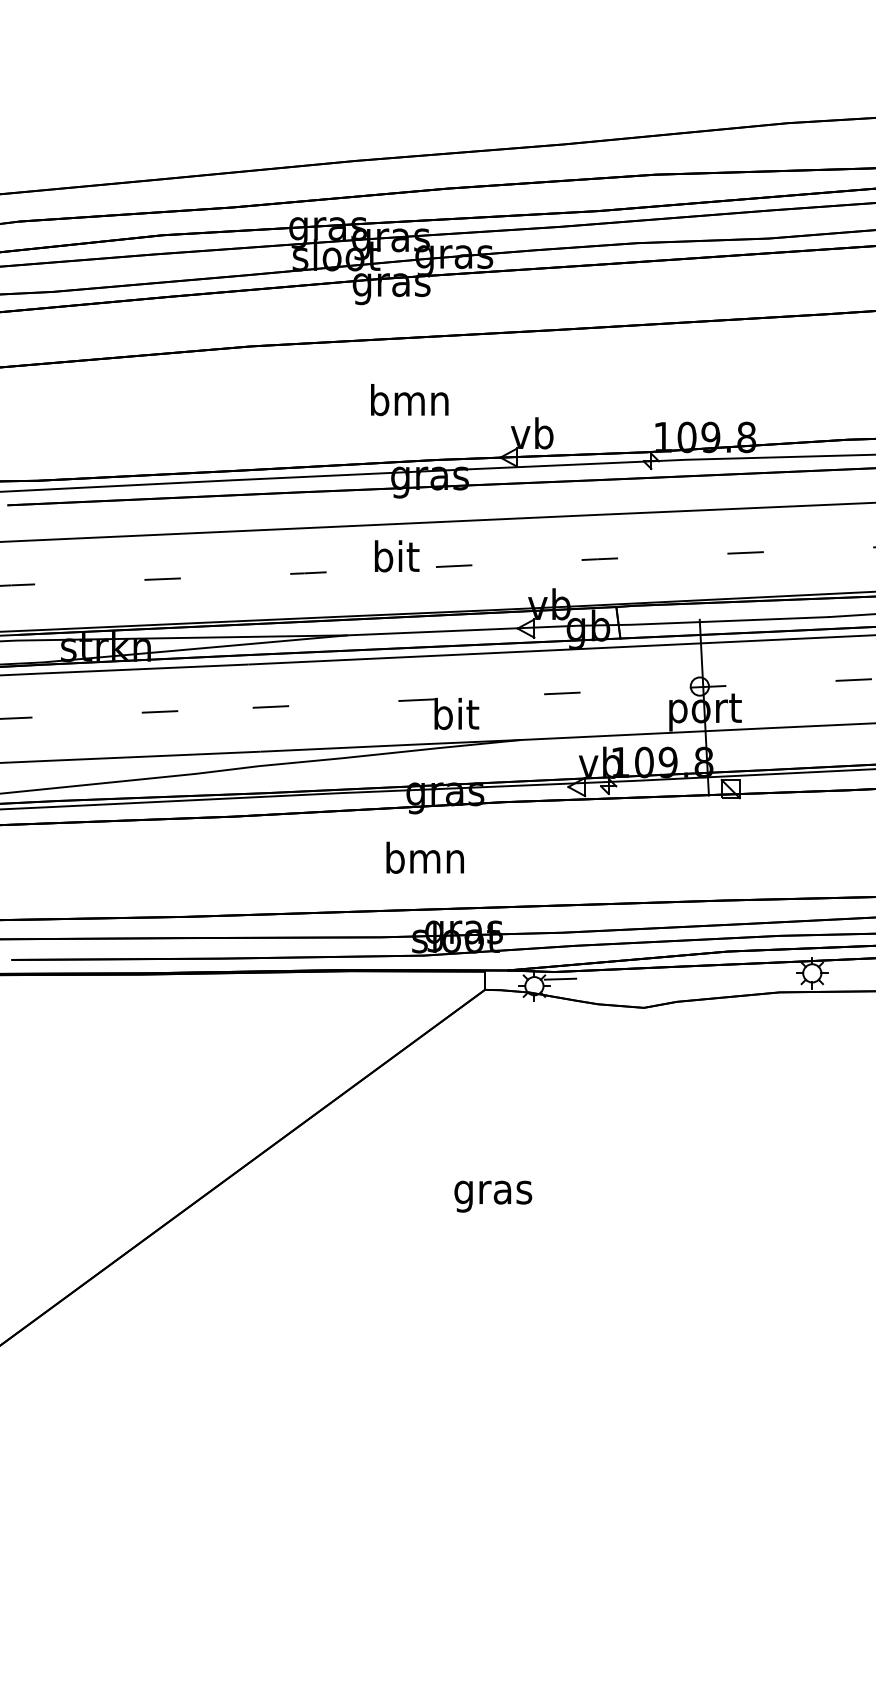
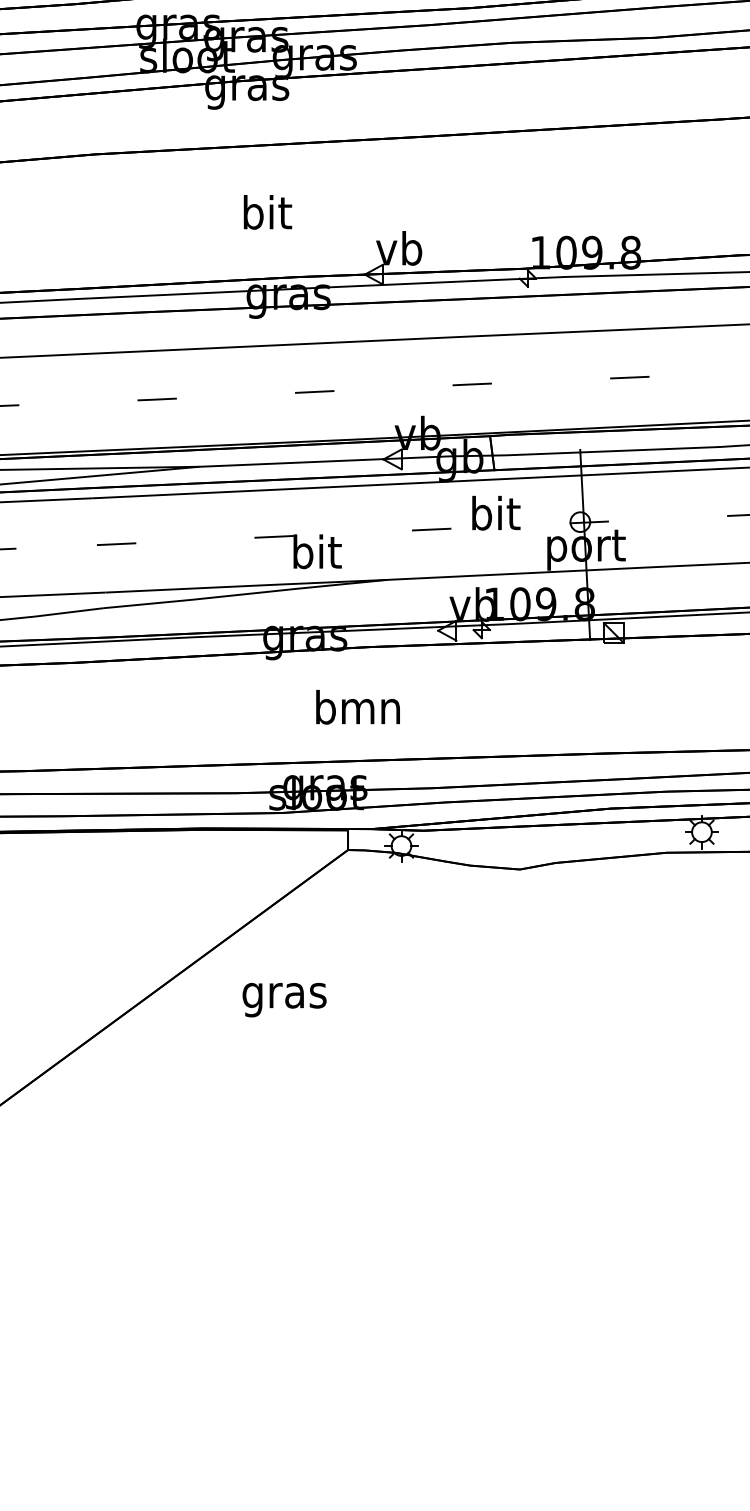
text: (409, 400) -> (266, 212), bmn -> bit
text: (397, 556) -> (496, 513), moved
text: (424, 857) -> (357, 706), moved
line: (560, 978) -> (429, 837), removed
text: (493, 1196) -> (284, 999), moved

